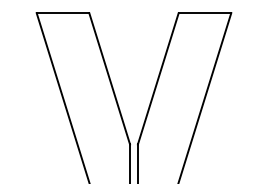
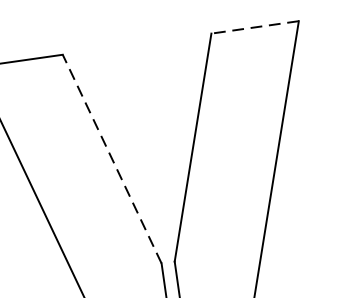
line: (204, 13) -> (254, 28), solid -> dashed
line: (109, 78) -> (111, 158), solid -> dashed

